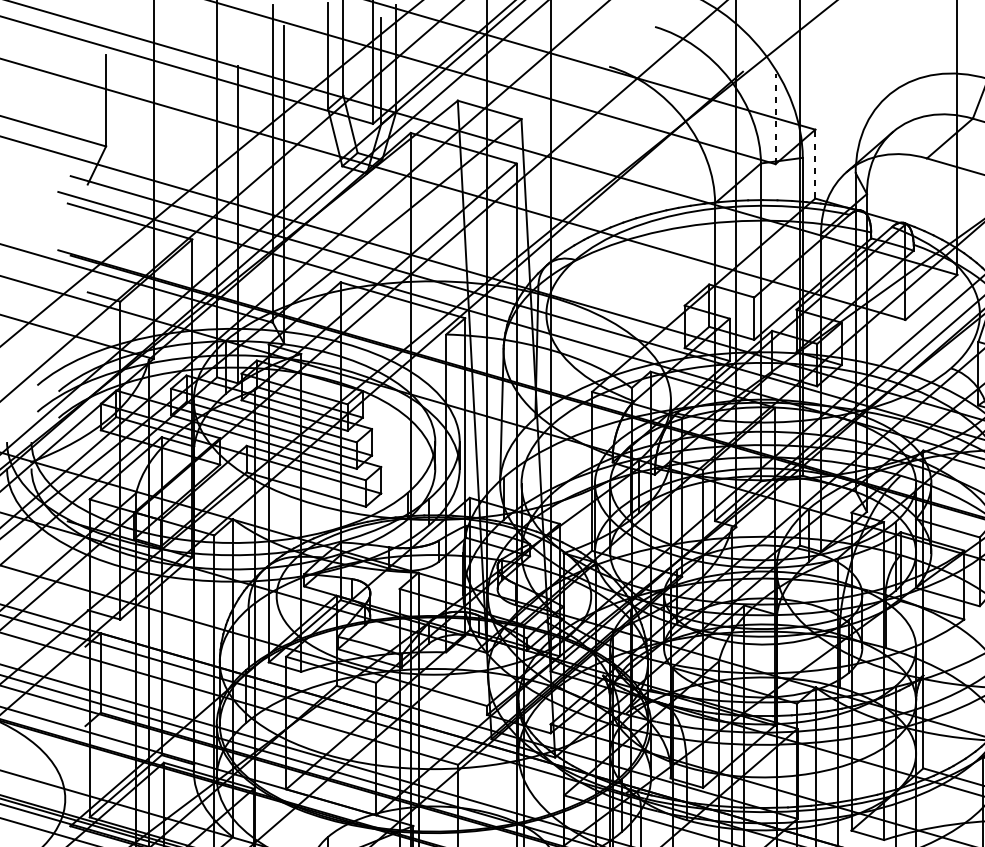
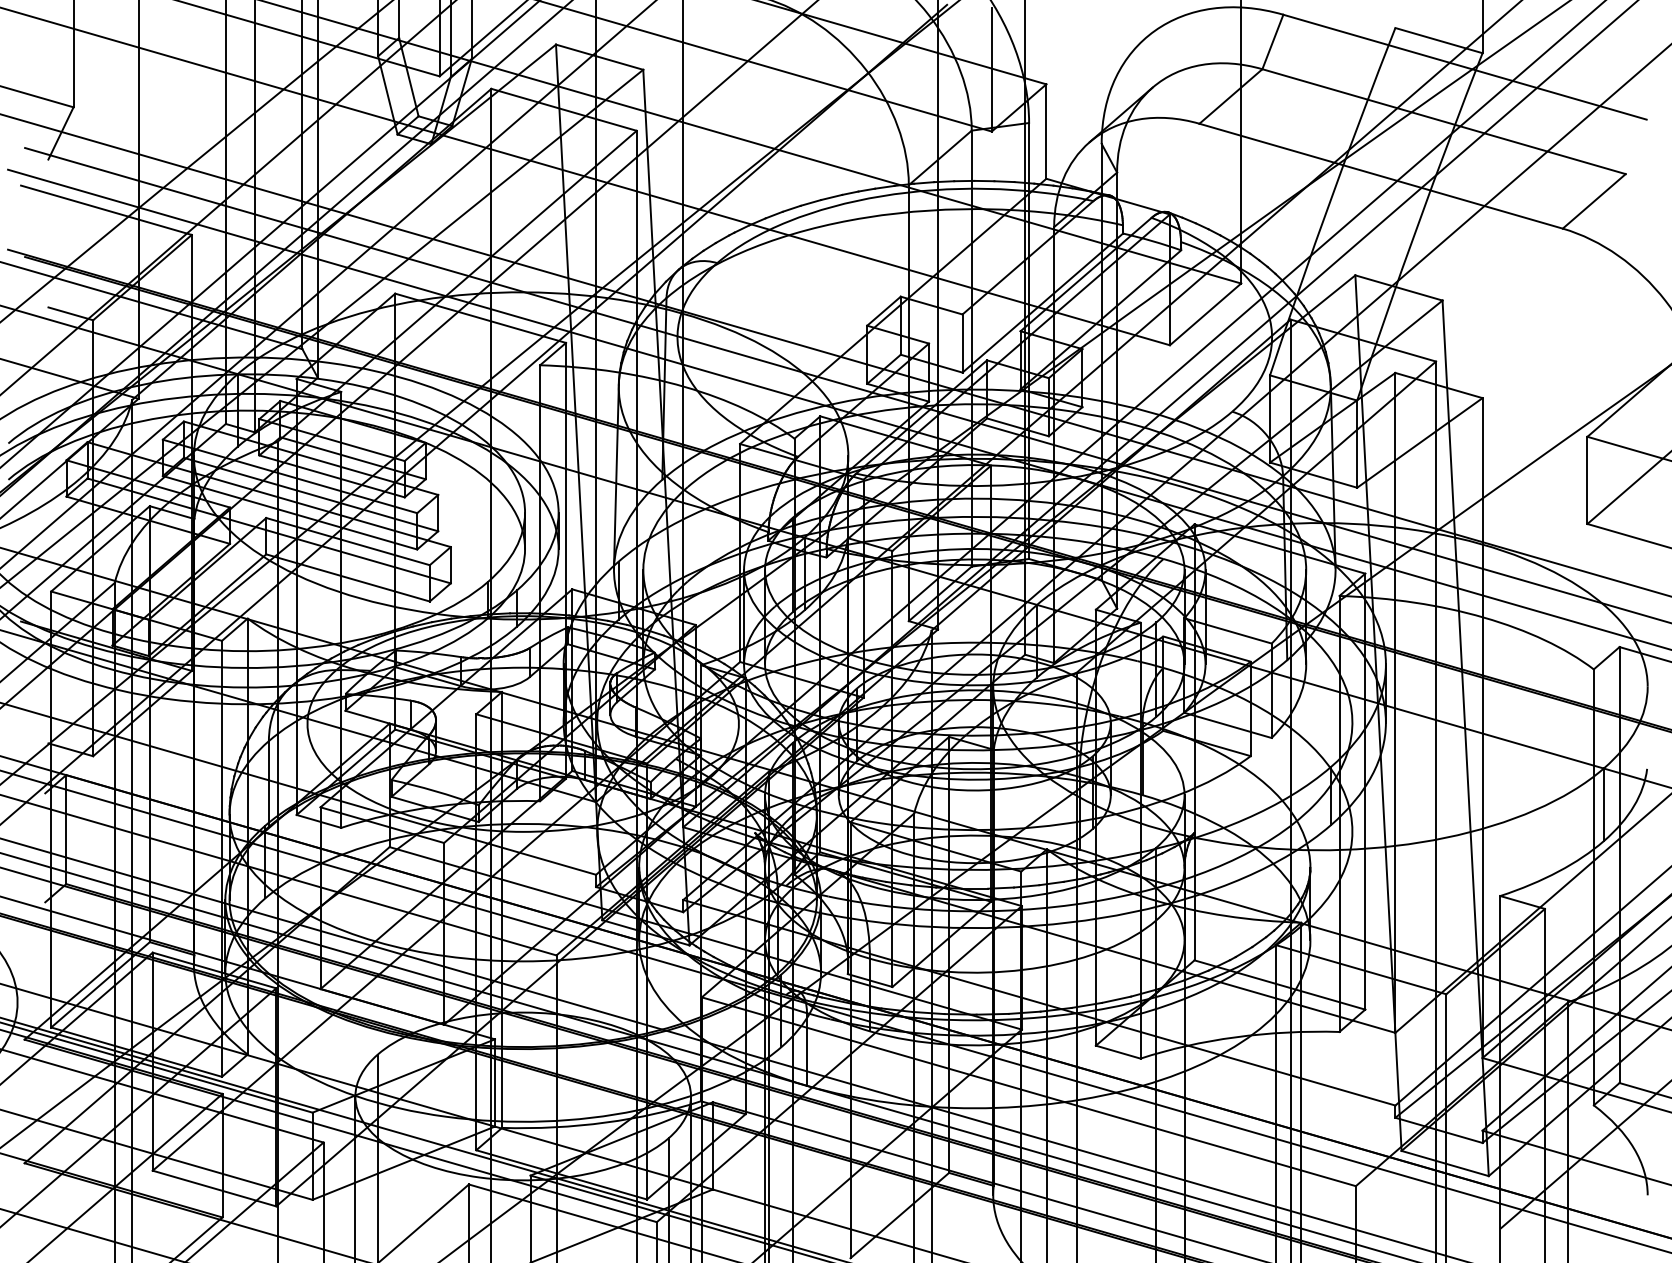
line: (775, 118) -> (991, 69), dashed -> solid
line: (815, 164) -> (1046, 131), dashed -> solid

